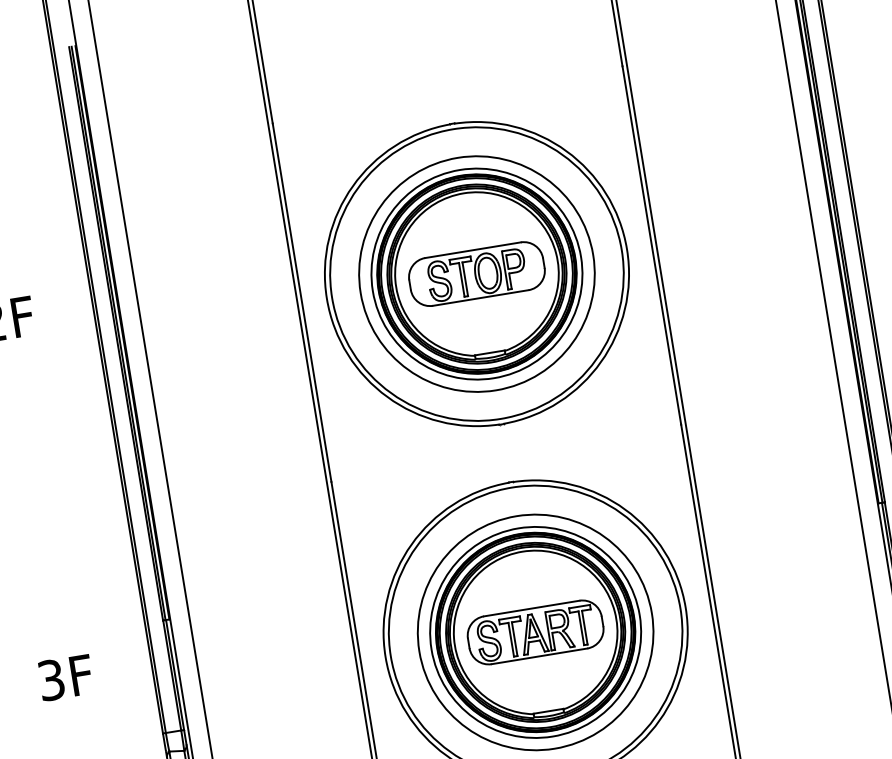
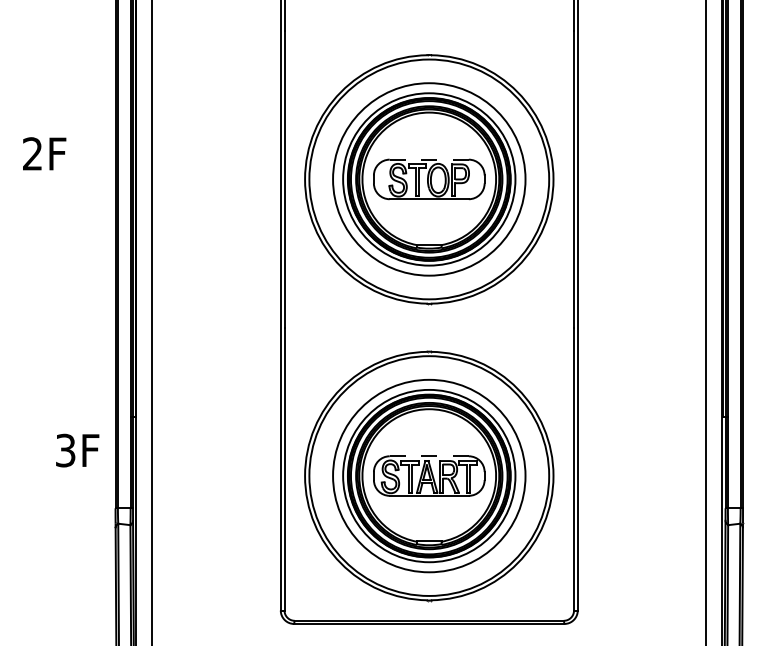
line: (473, 249) -> (429, 159), solid -> dashed
line: (532, 608) -> (429, 456), solid -> dashed
text: (65, 677) -> (77, 450), moved

